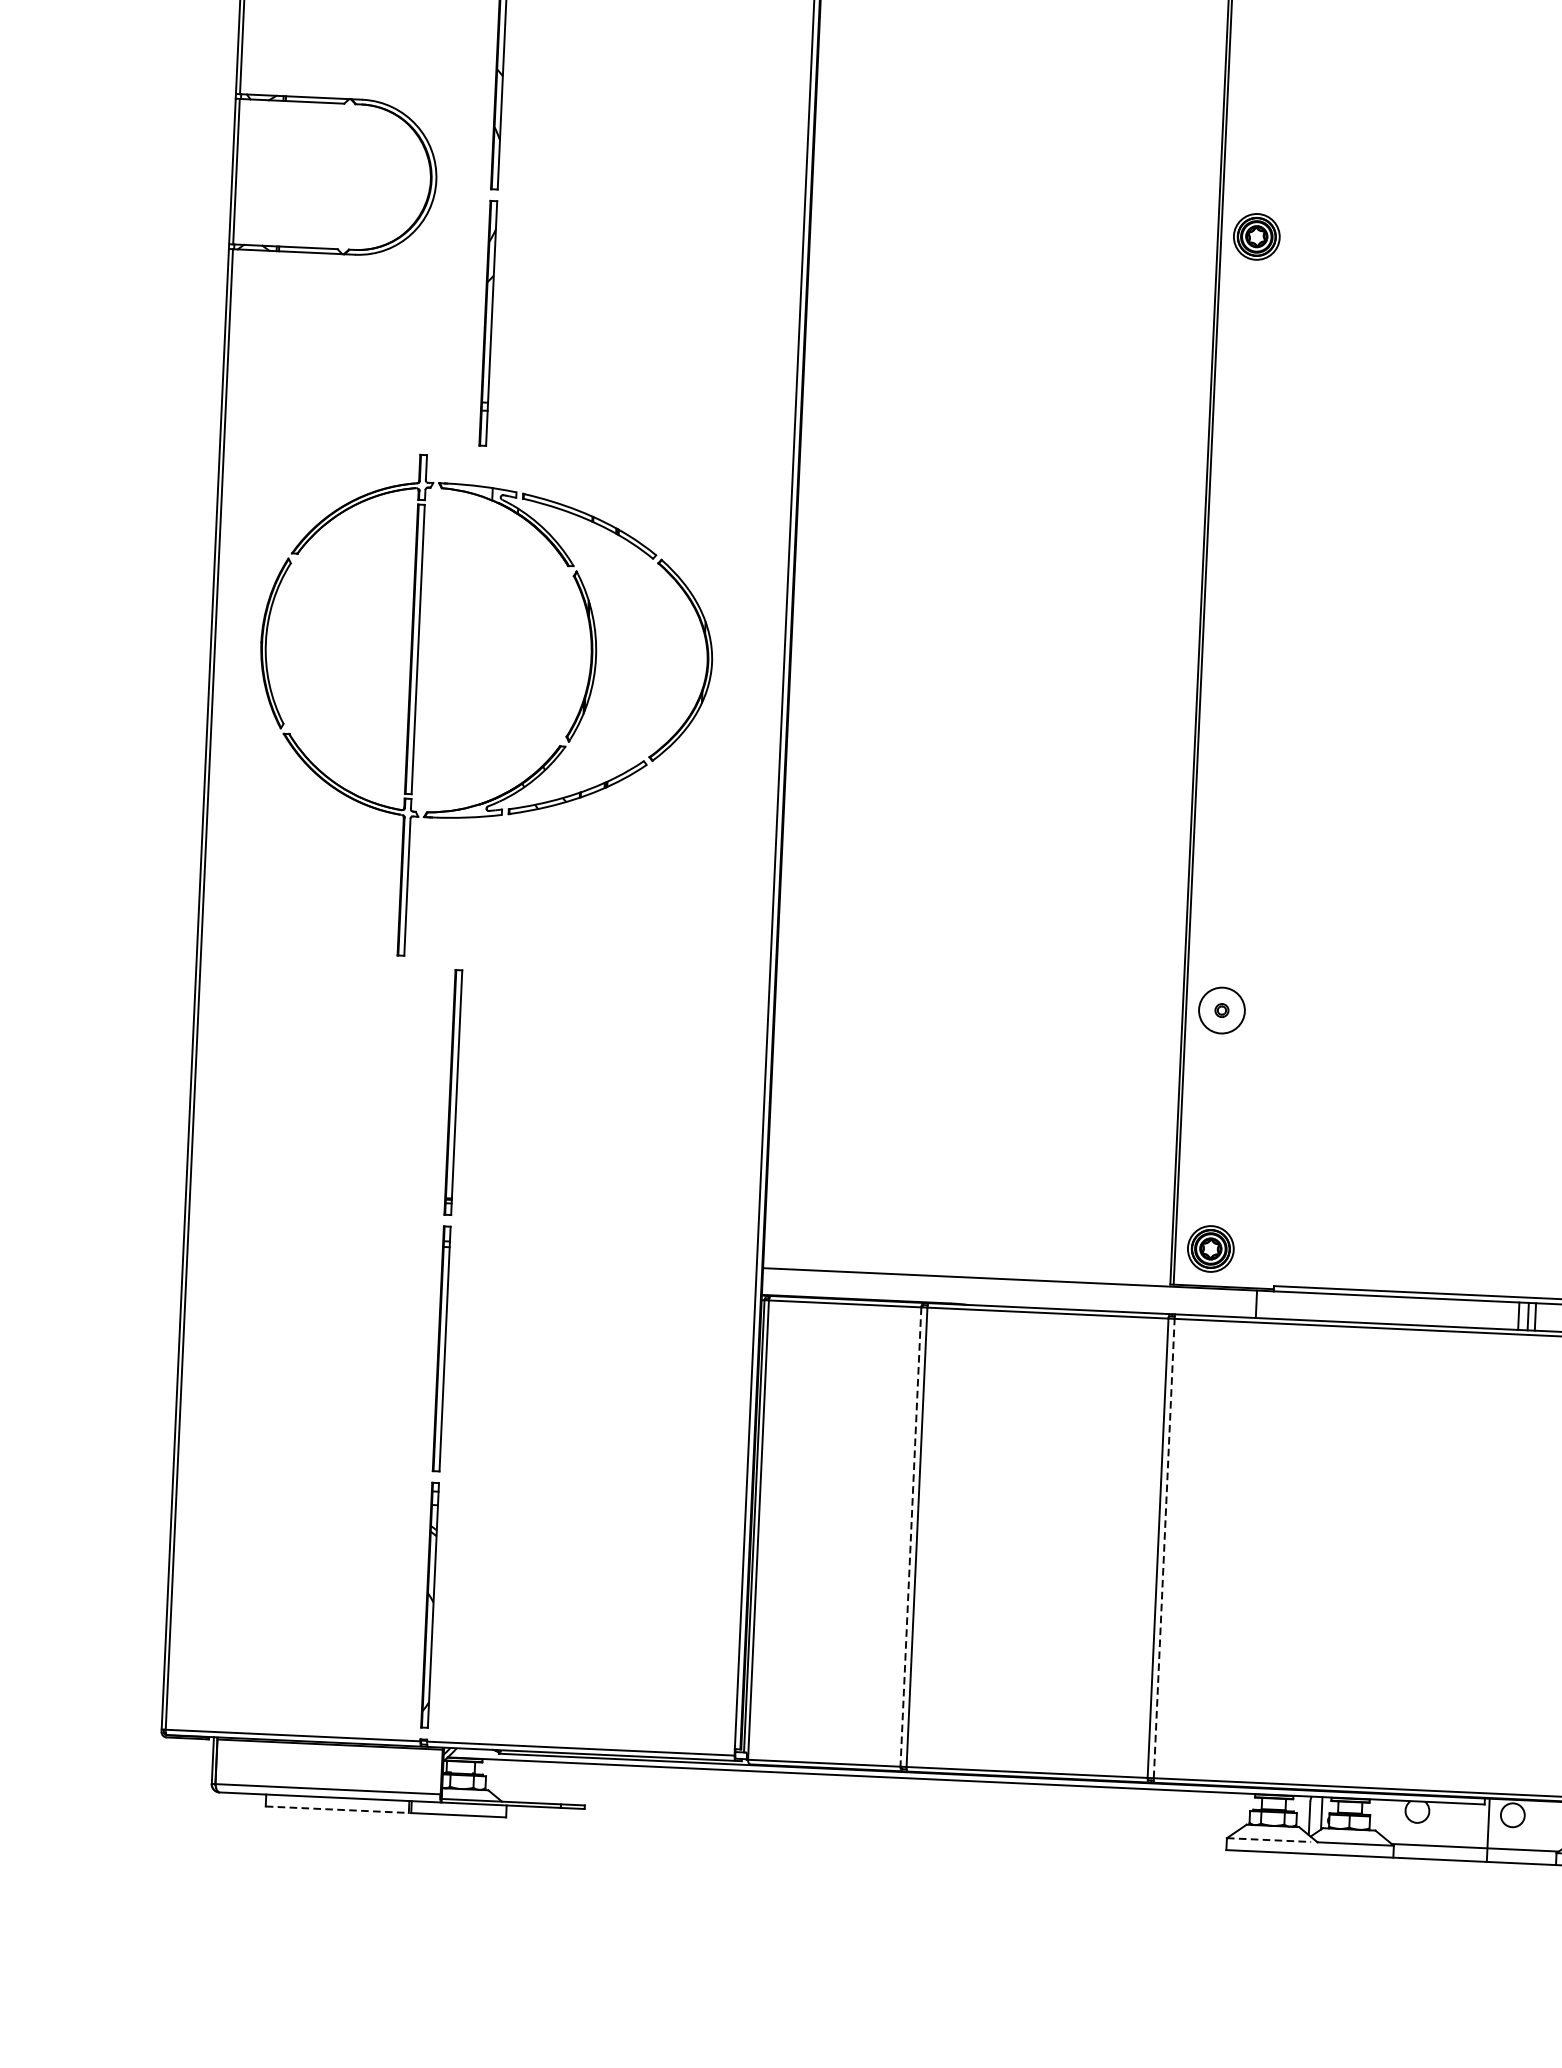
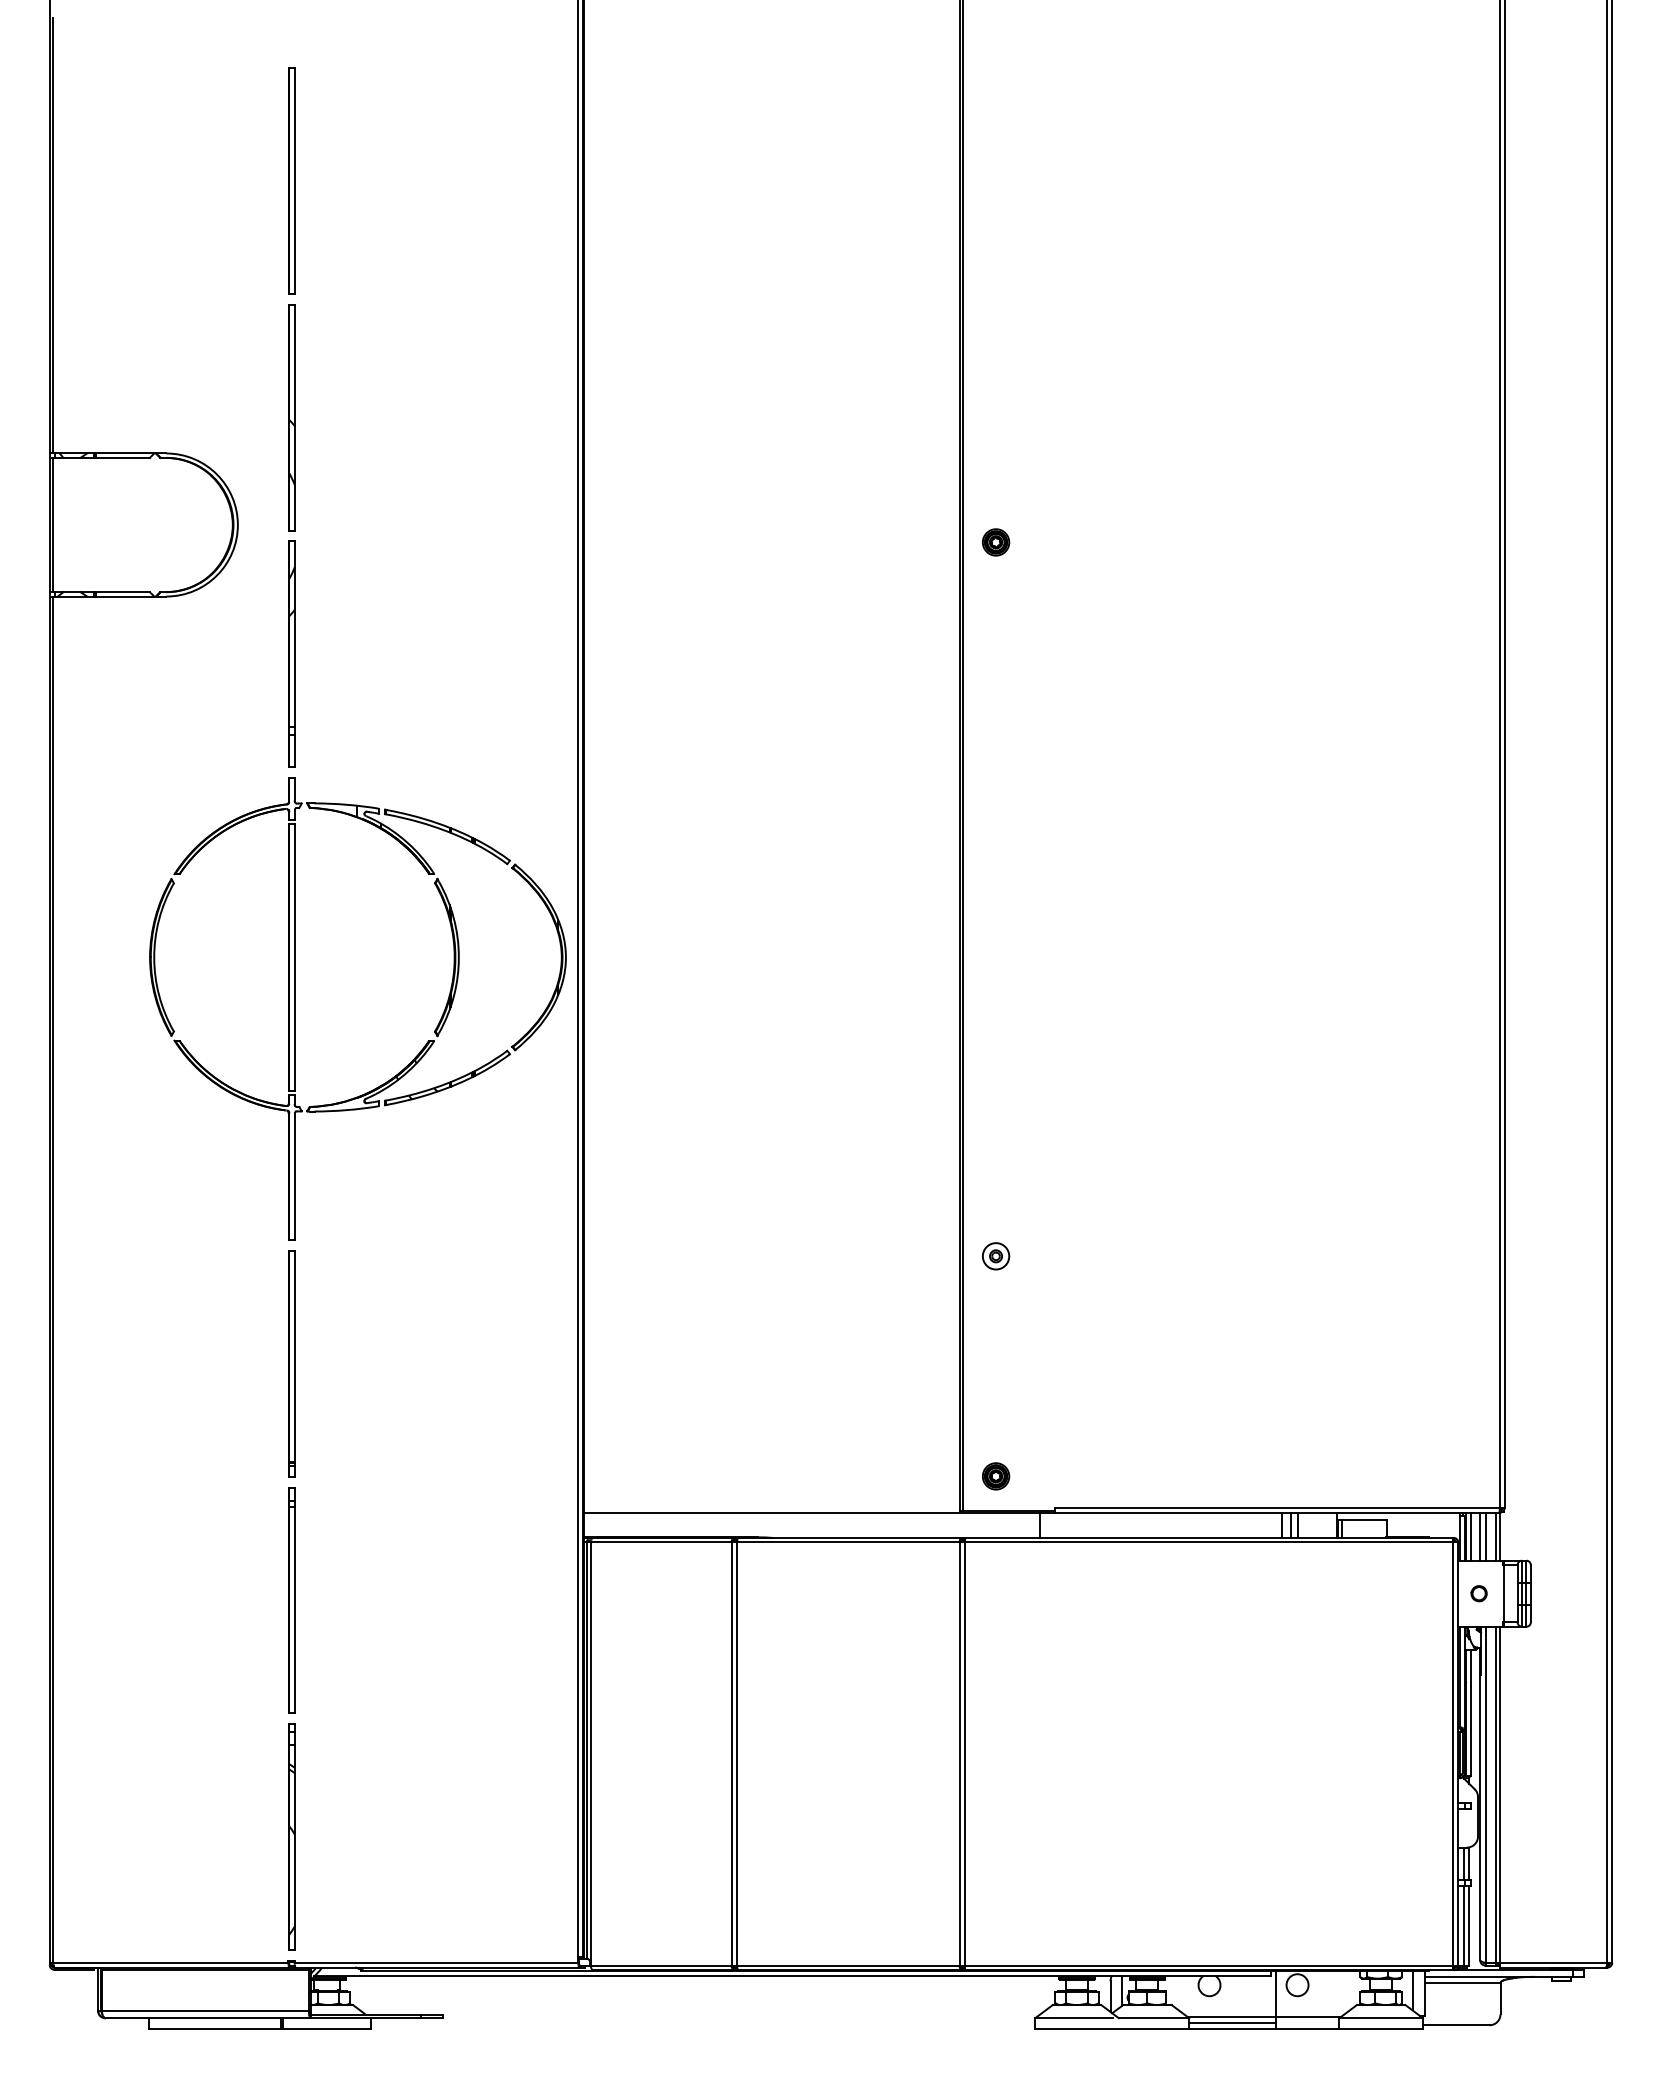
part: (1257, 237) -> (996, 542), size x0.62
part: (416, 704) -> (295, 1008), moved
circle: (1221, 1010) -> (995, 1256), size x0.62
part: (1211, 1249) -> (996, 1476), size x0.62
line: (910, 1537) -> (731, 1754), dashed -> solid
line: (1164, 1548) -> (965, 1754), dashed -> solid
line: (338, 1810) -> (215, 2029), dashed -> solid
line: (1269, 1840) -> (1074, 2018), dashed -> solid
line: (1440, 1852) -> (1232, 2022), added

